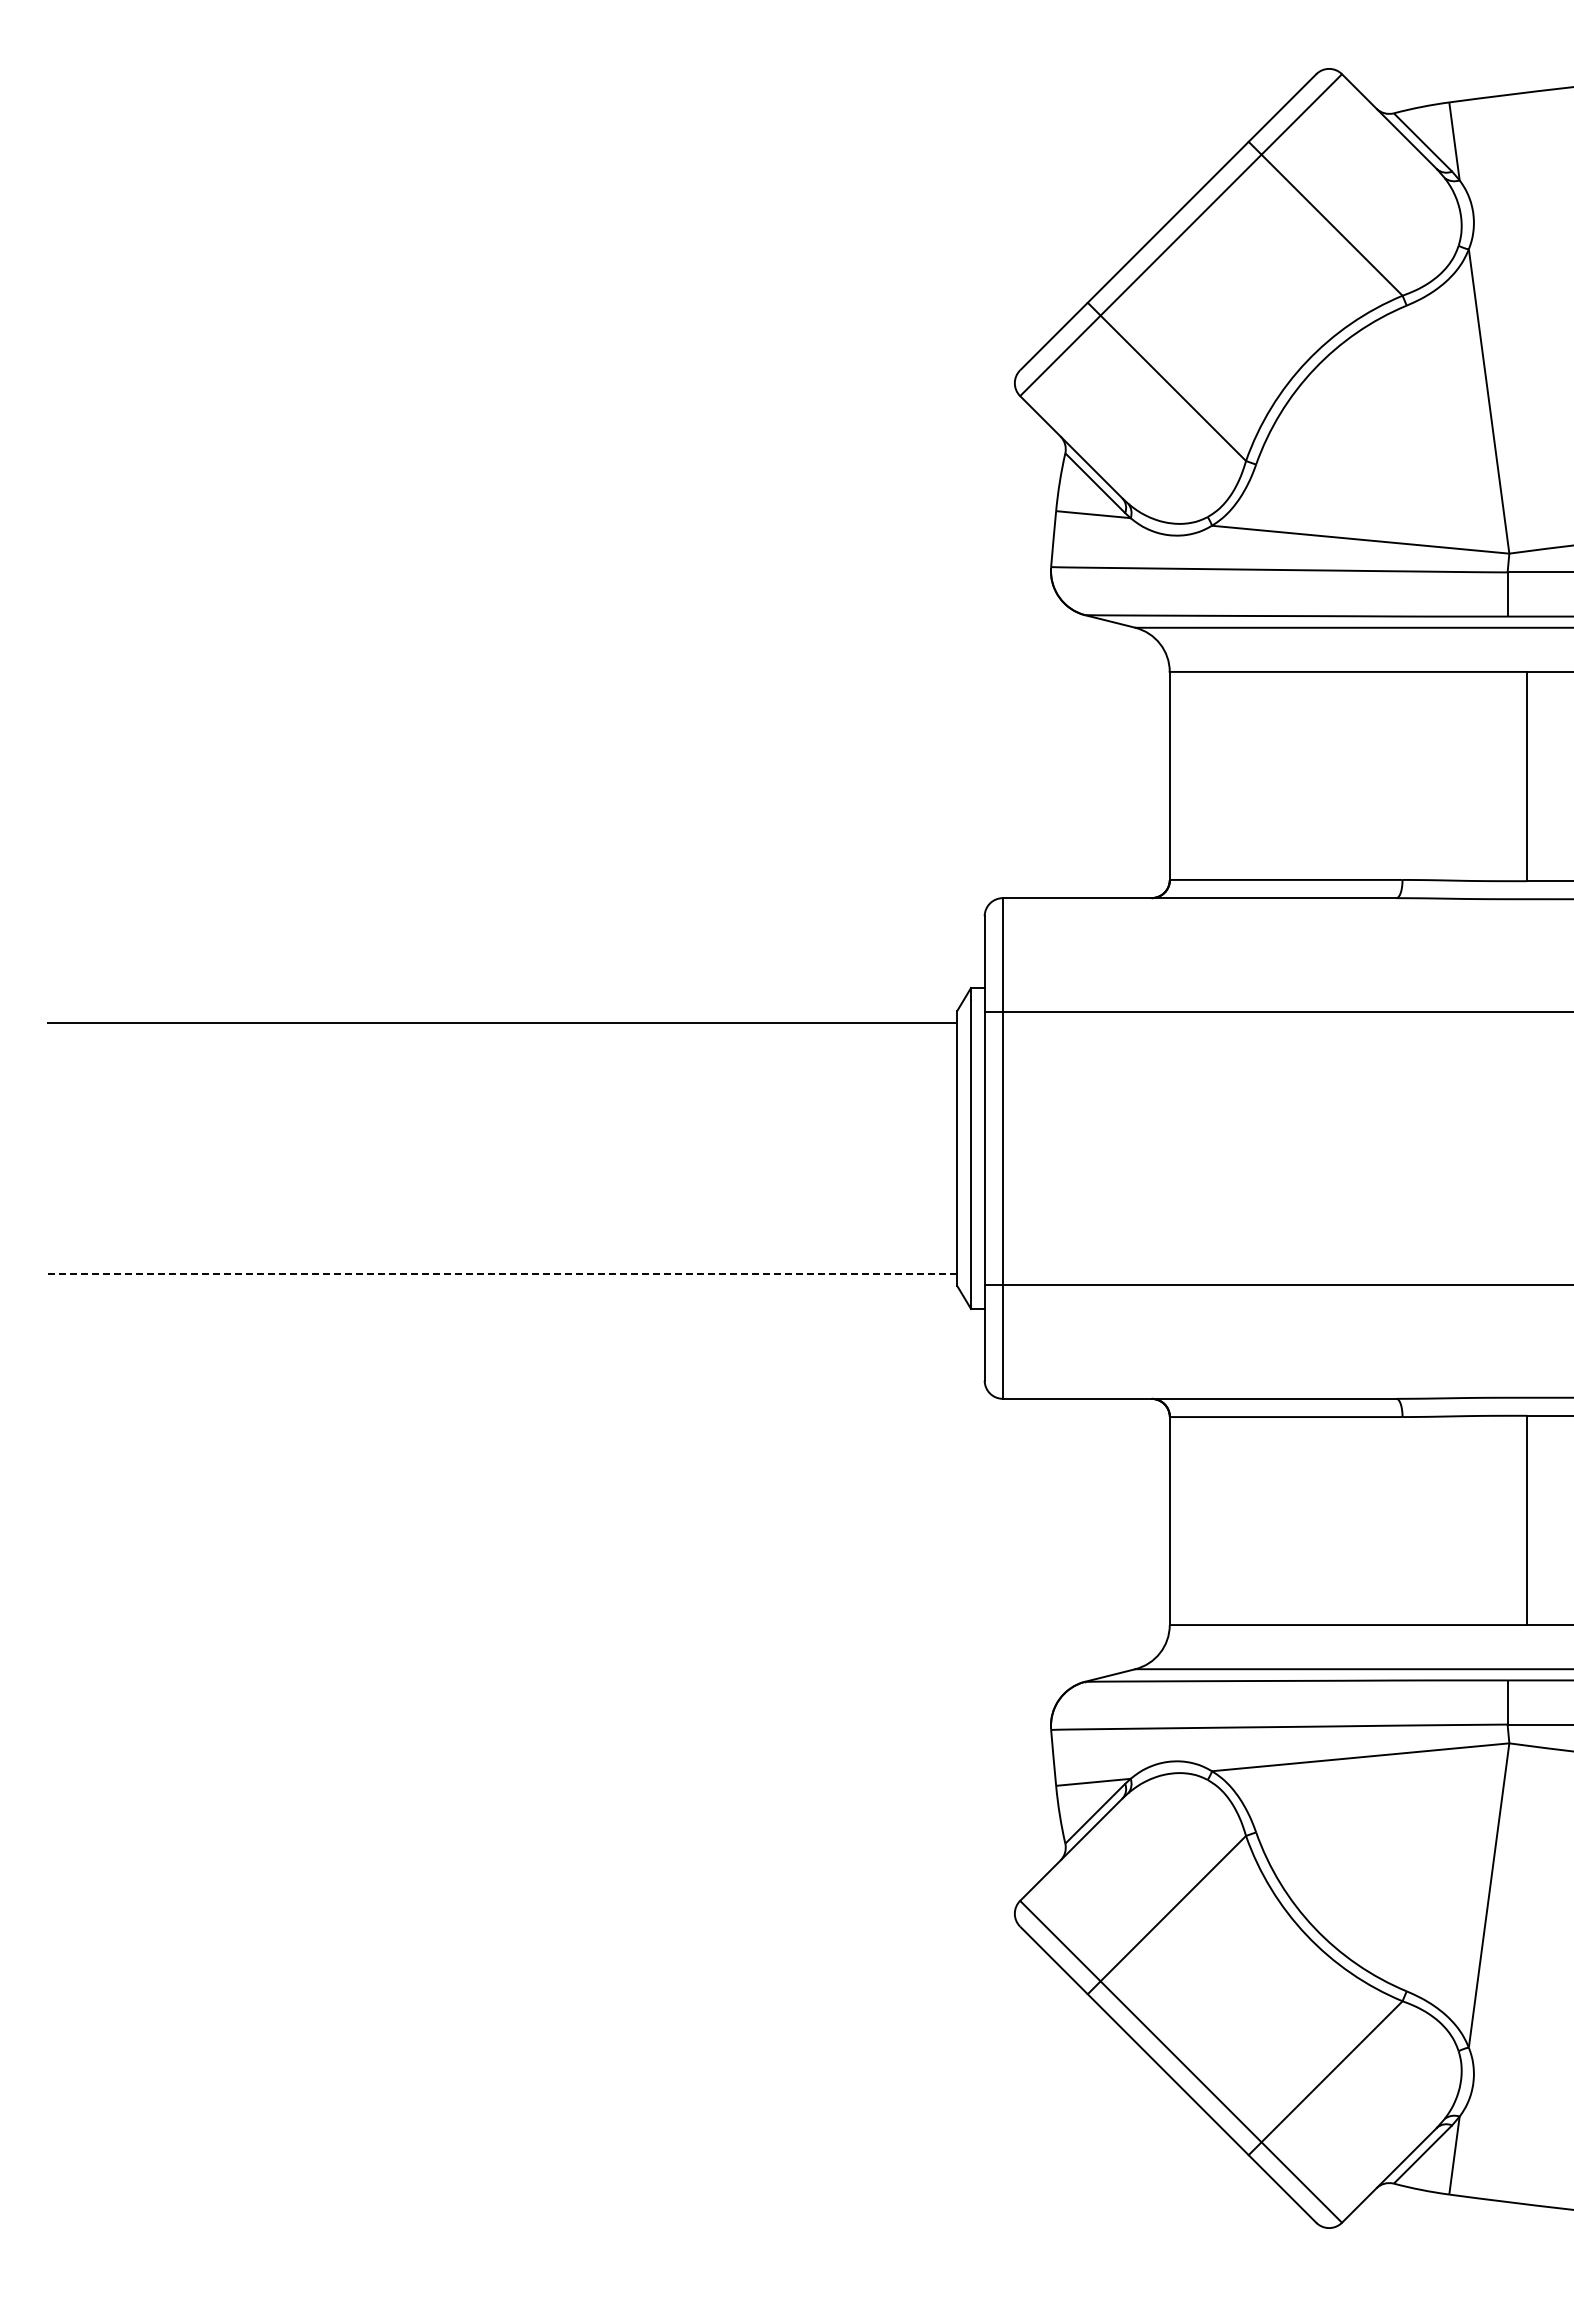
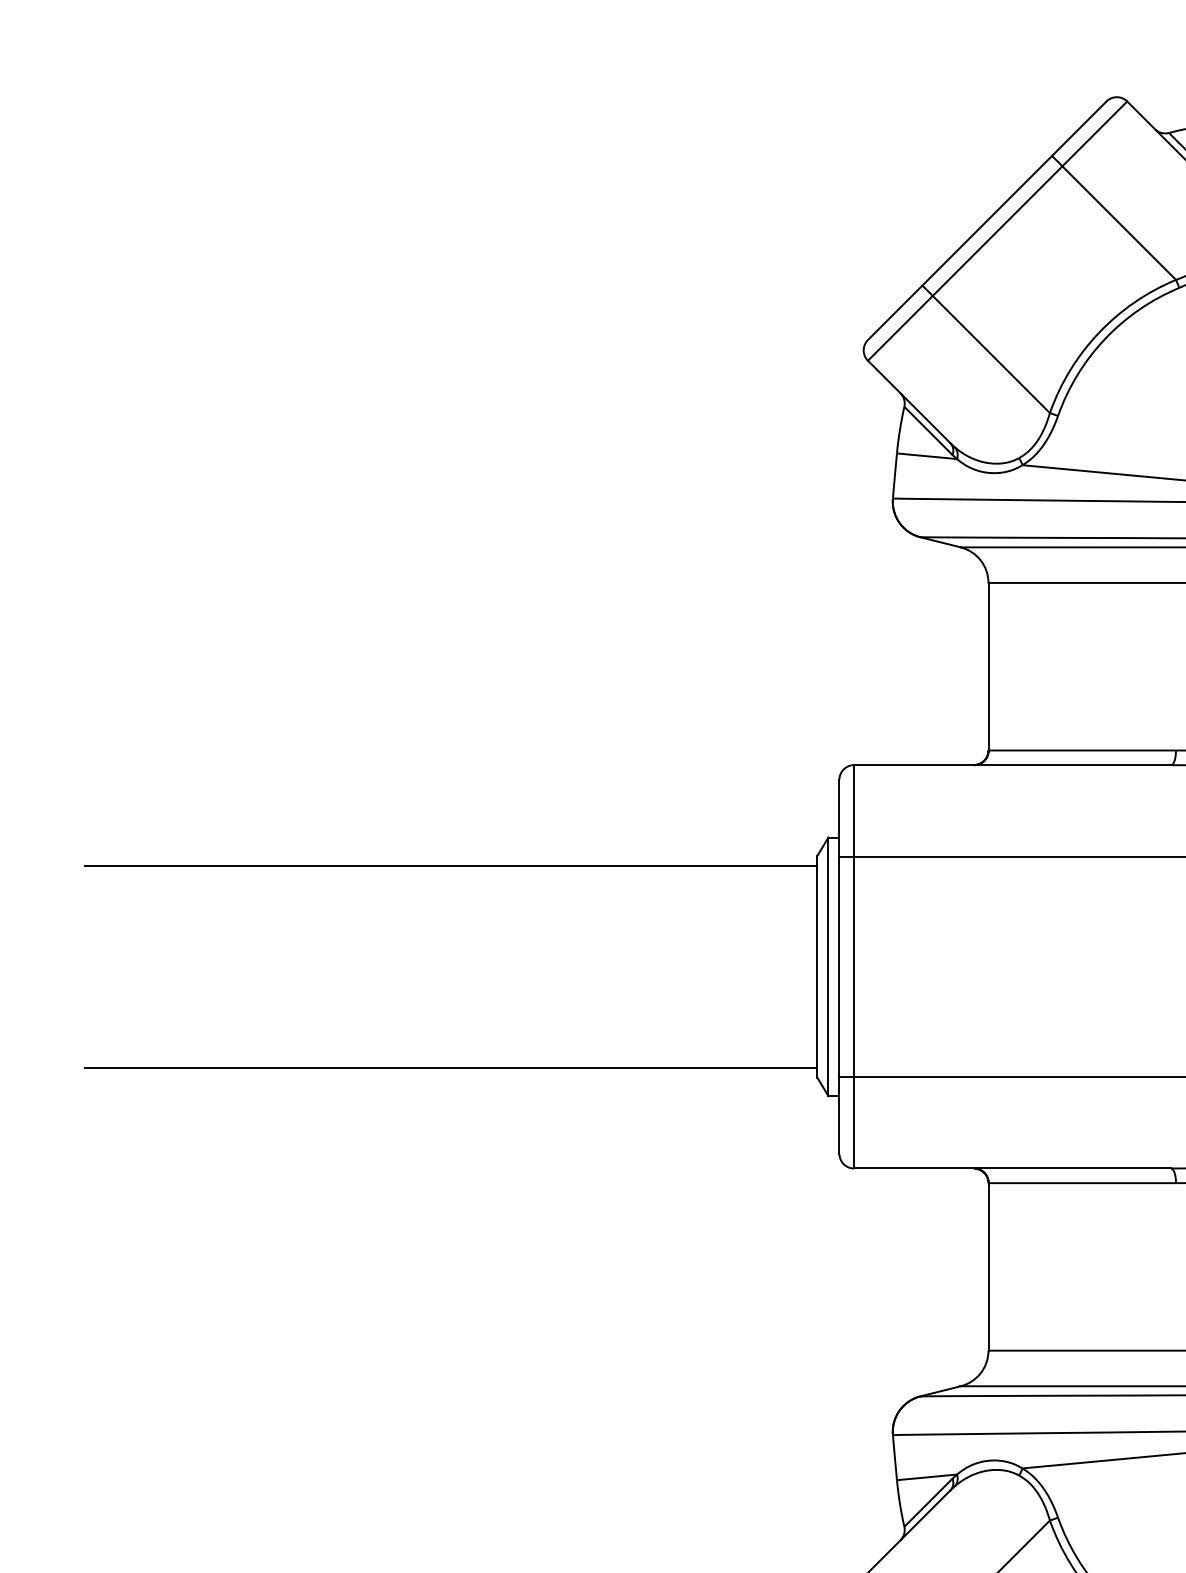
line: (501, 1273) -> (450, 1067), dashed -> solid

